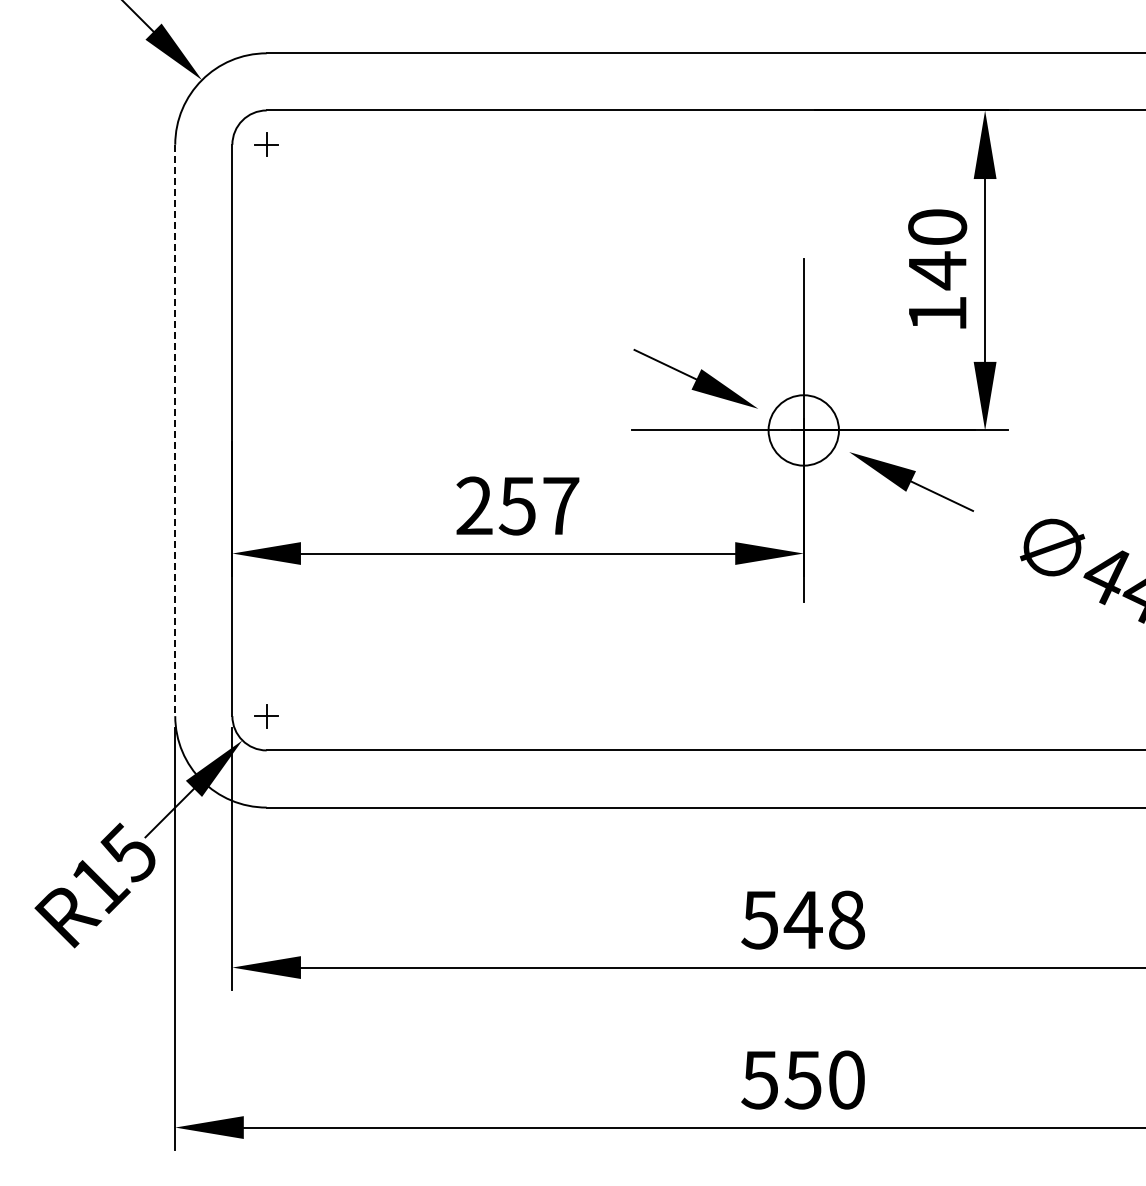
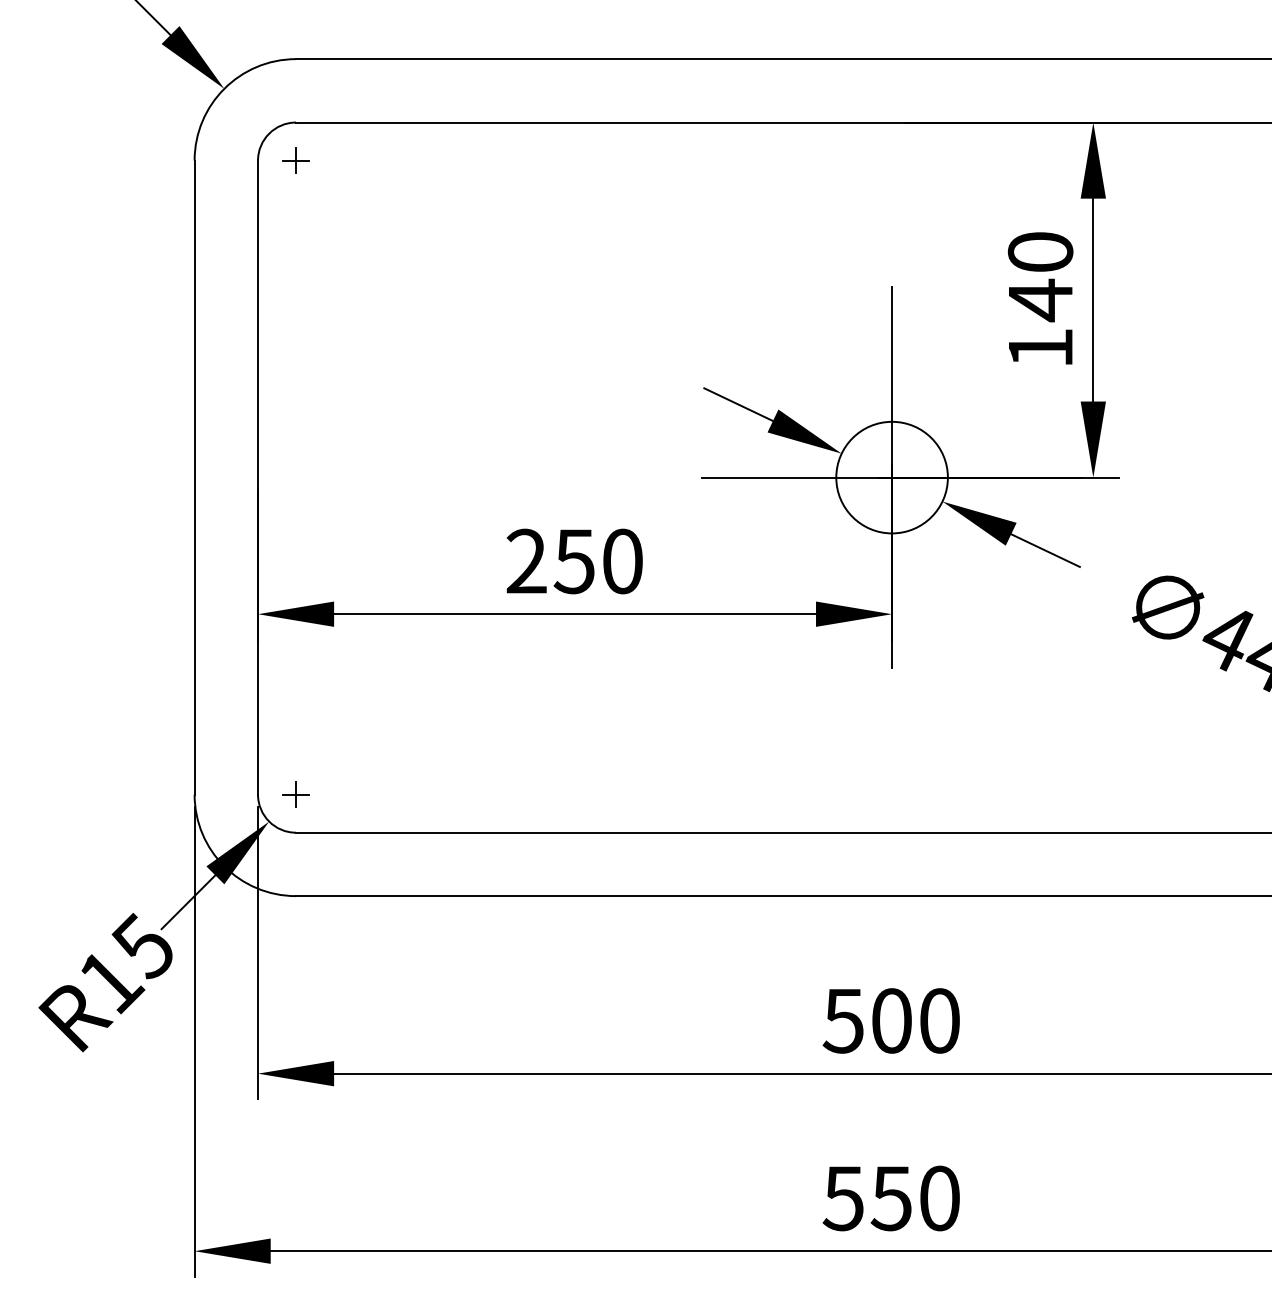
line: (175, 430) -> (194, 477), dashed -> solid
circle: (803, 430) -> (891, 477), size x1.43
text: (561, 505) -> (623, 560), 257 -> 250
text: (823, 919) -> (913, 1020), 548 -> 500

